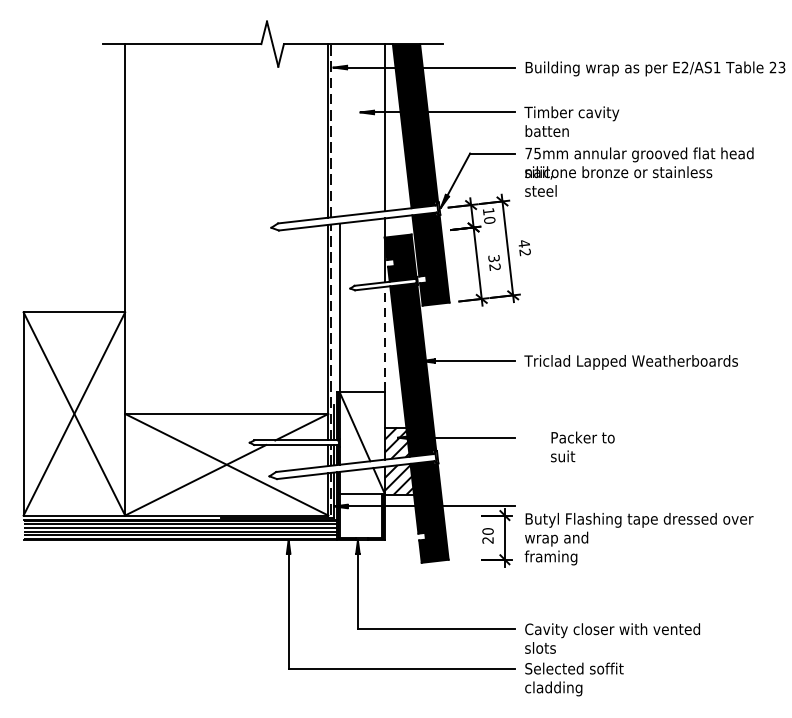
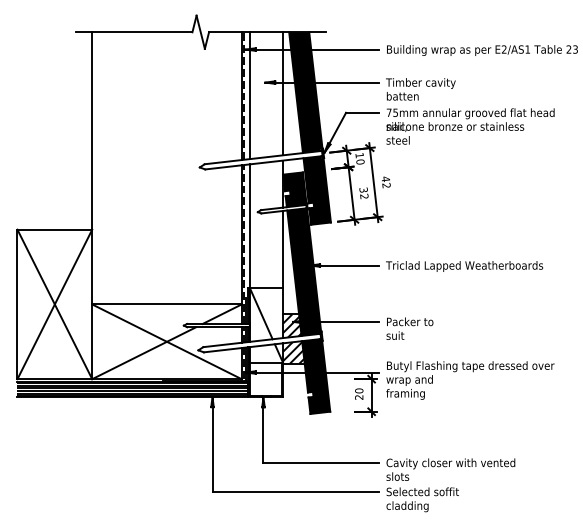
line: (338, 130) -> (249, 95), added
line: (385, 339) -> (283, 249), dashed -> solid
text: (582, 446) -> (409, 328), moved
text: (639, 539) -> (470, 380), moved

